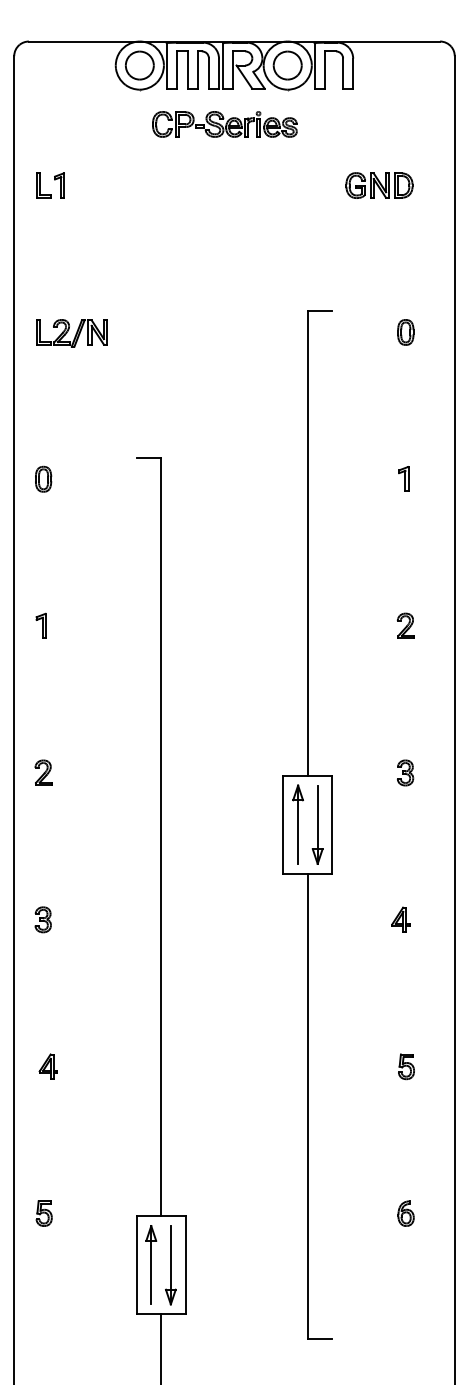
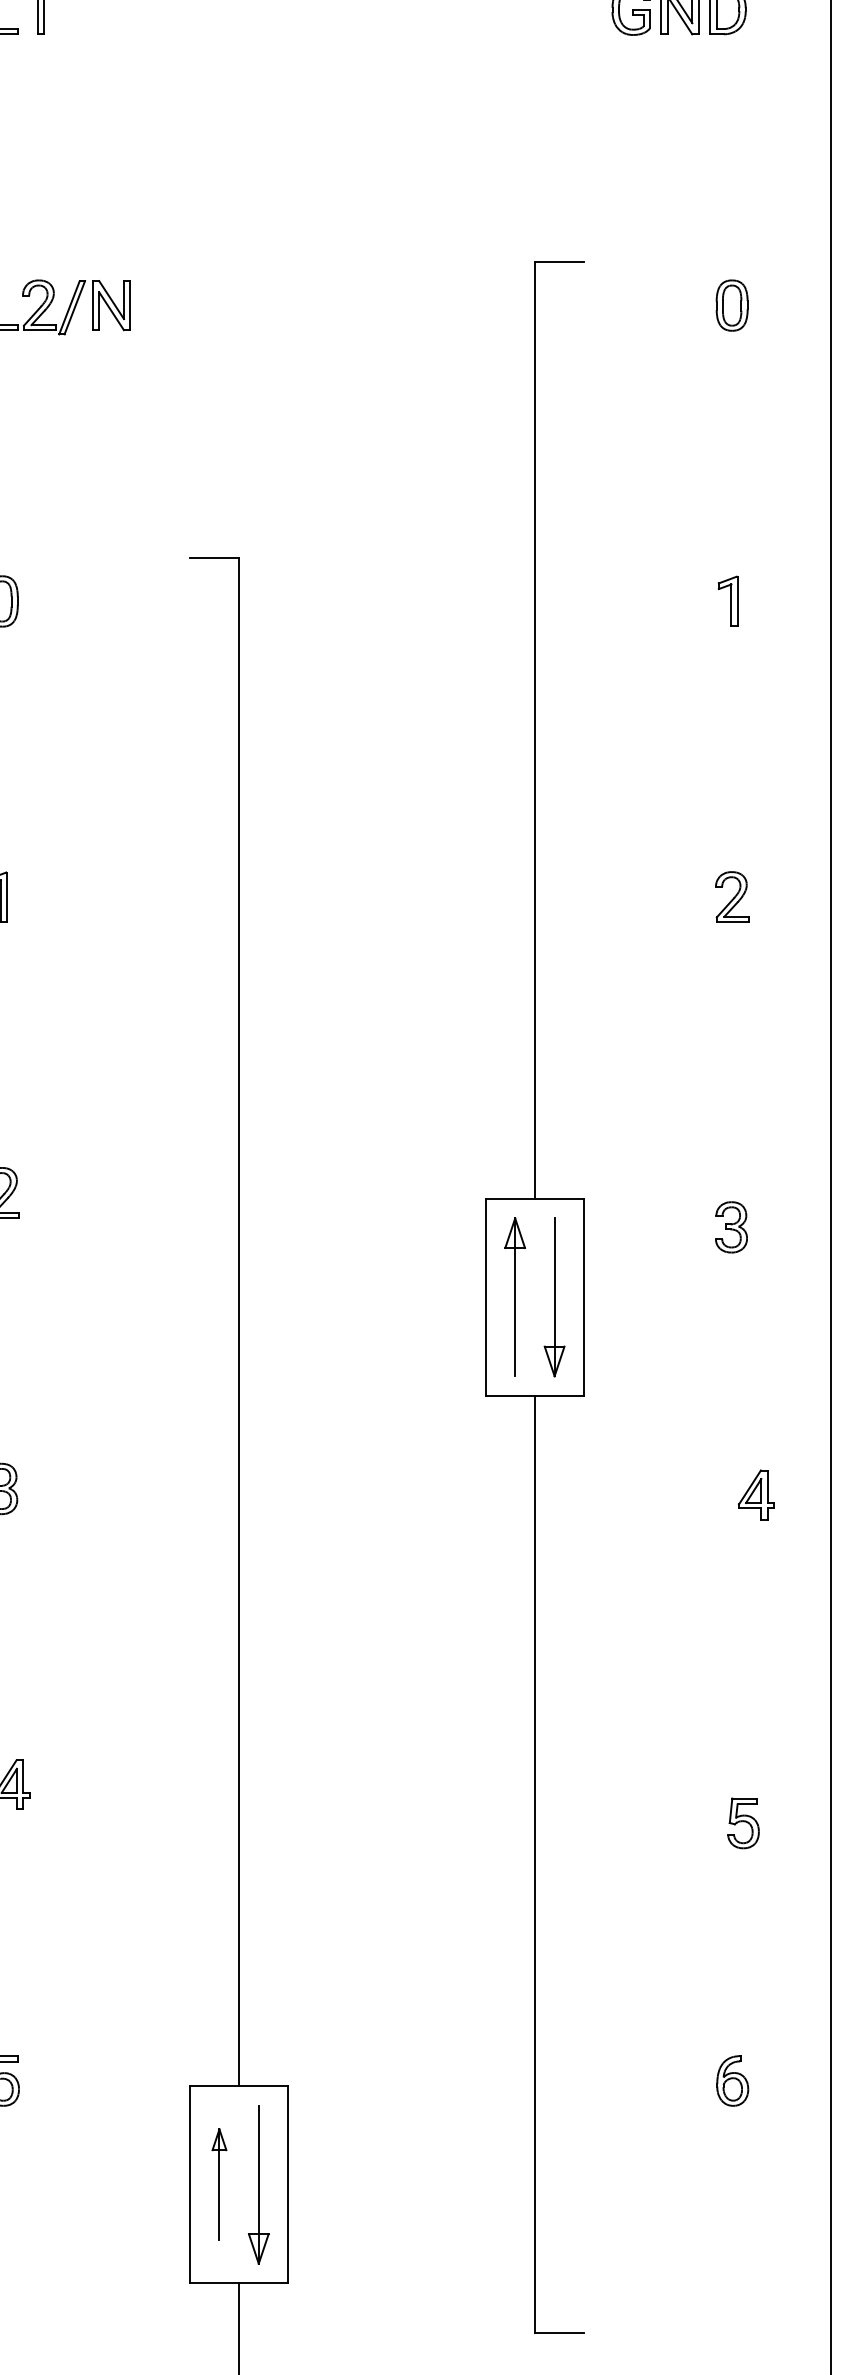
part: (405, 772) -> (731, 1226), moved
part: (400, 919) -> (755, 1494), moved
part: (406, 1066) -> (743, 1822), moved
part: (151, 1264) -> (219, 2183), size x0.7

